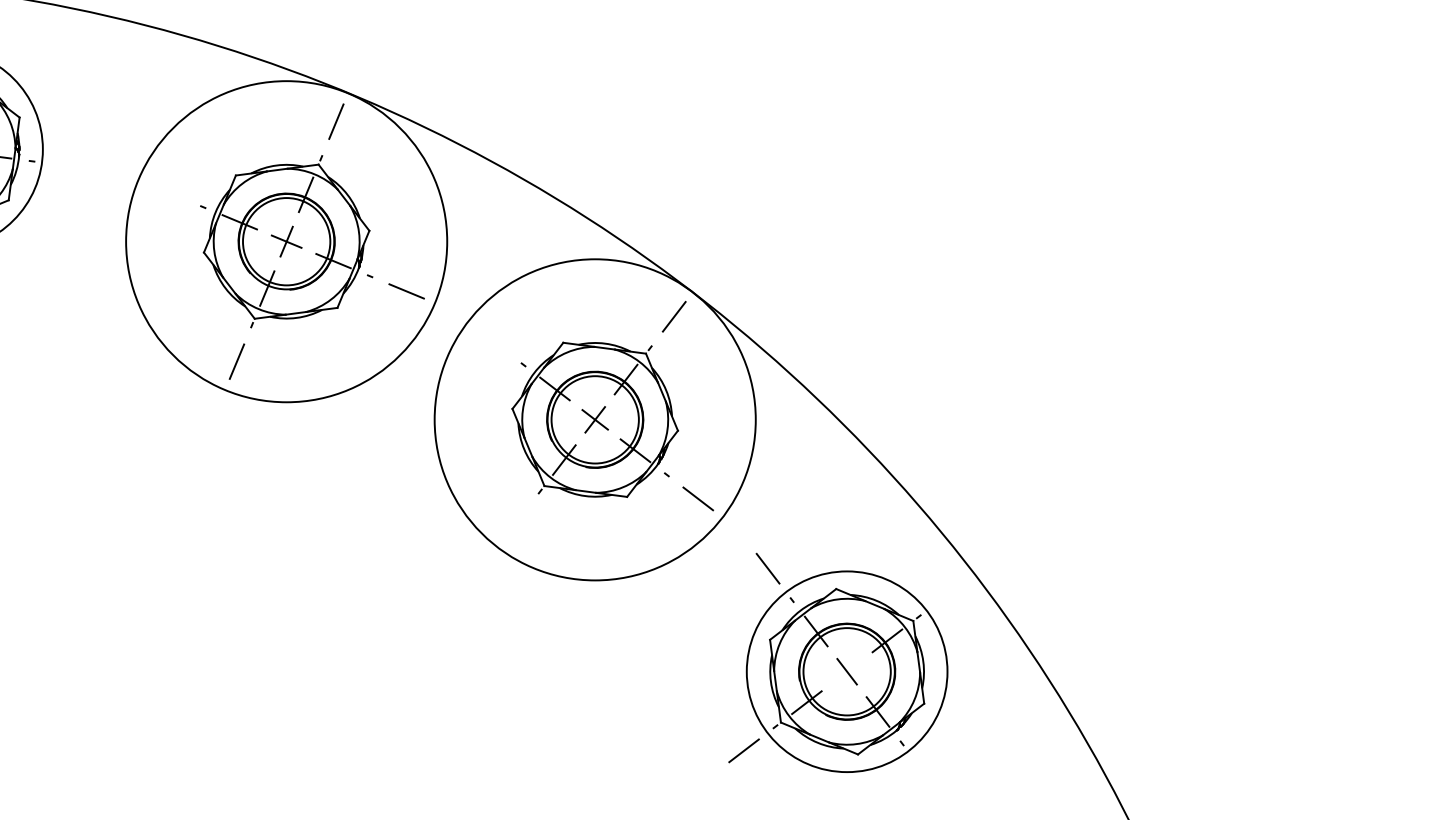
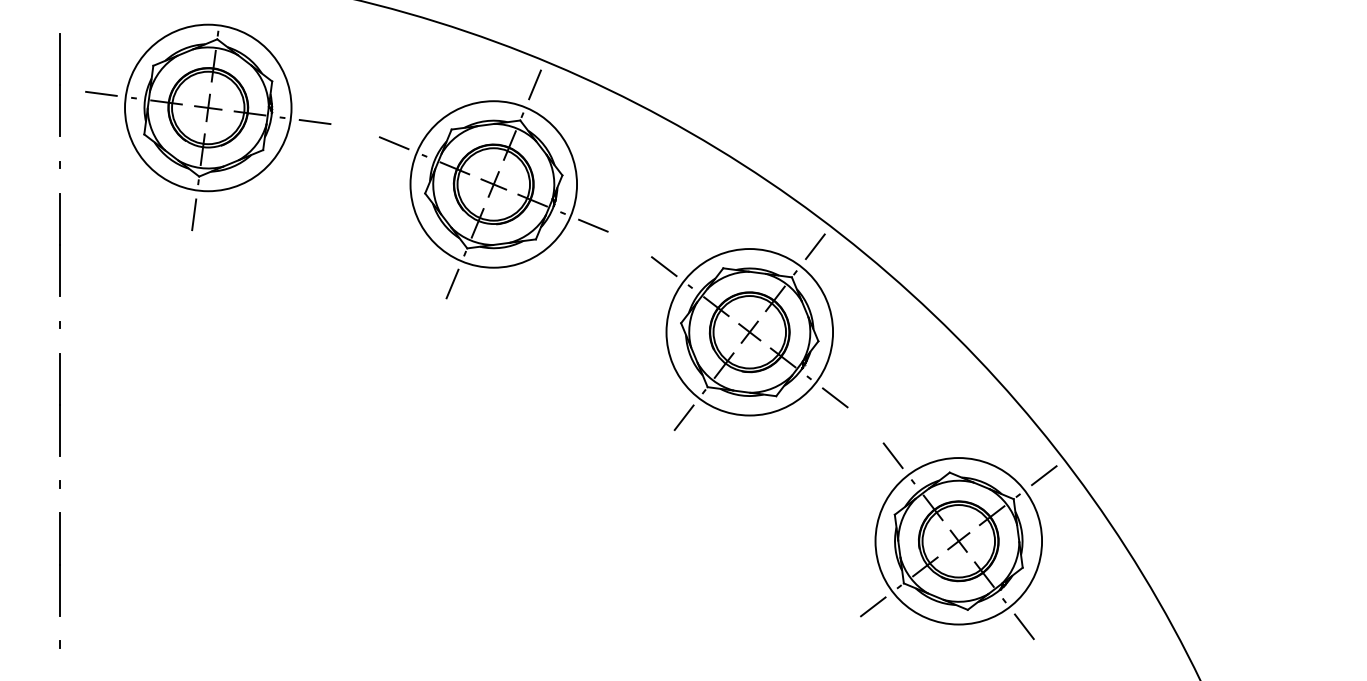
line: (70, 167) -> (314, 122), added
line: (165, 192) -> (393, 143), added
circle: (286, 241) -> (493, 184), size x0.62
line: (492, 340) -> (664, 266), added
circle: (594, 420) -> (749, 332), size x0.62
line: (515, 522) -> (683, 417), added
line: (950, 592) -> (1044, 475), added
line: (846, 672) -> (958, 541), added
line: (926, 774) -> (1024, 626), added

